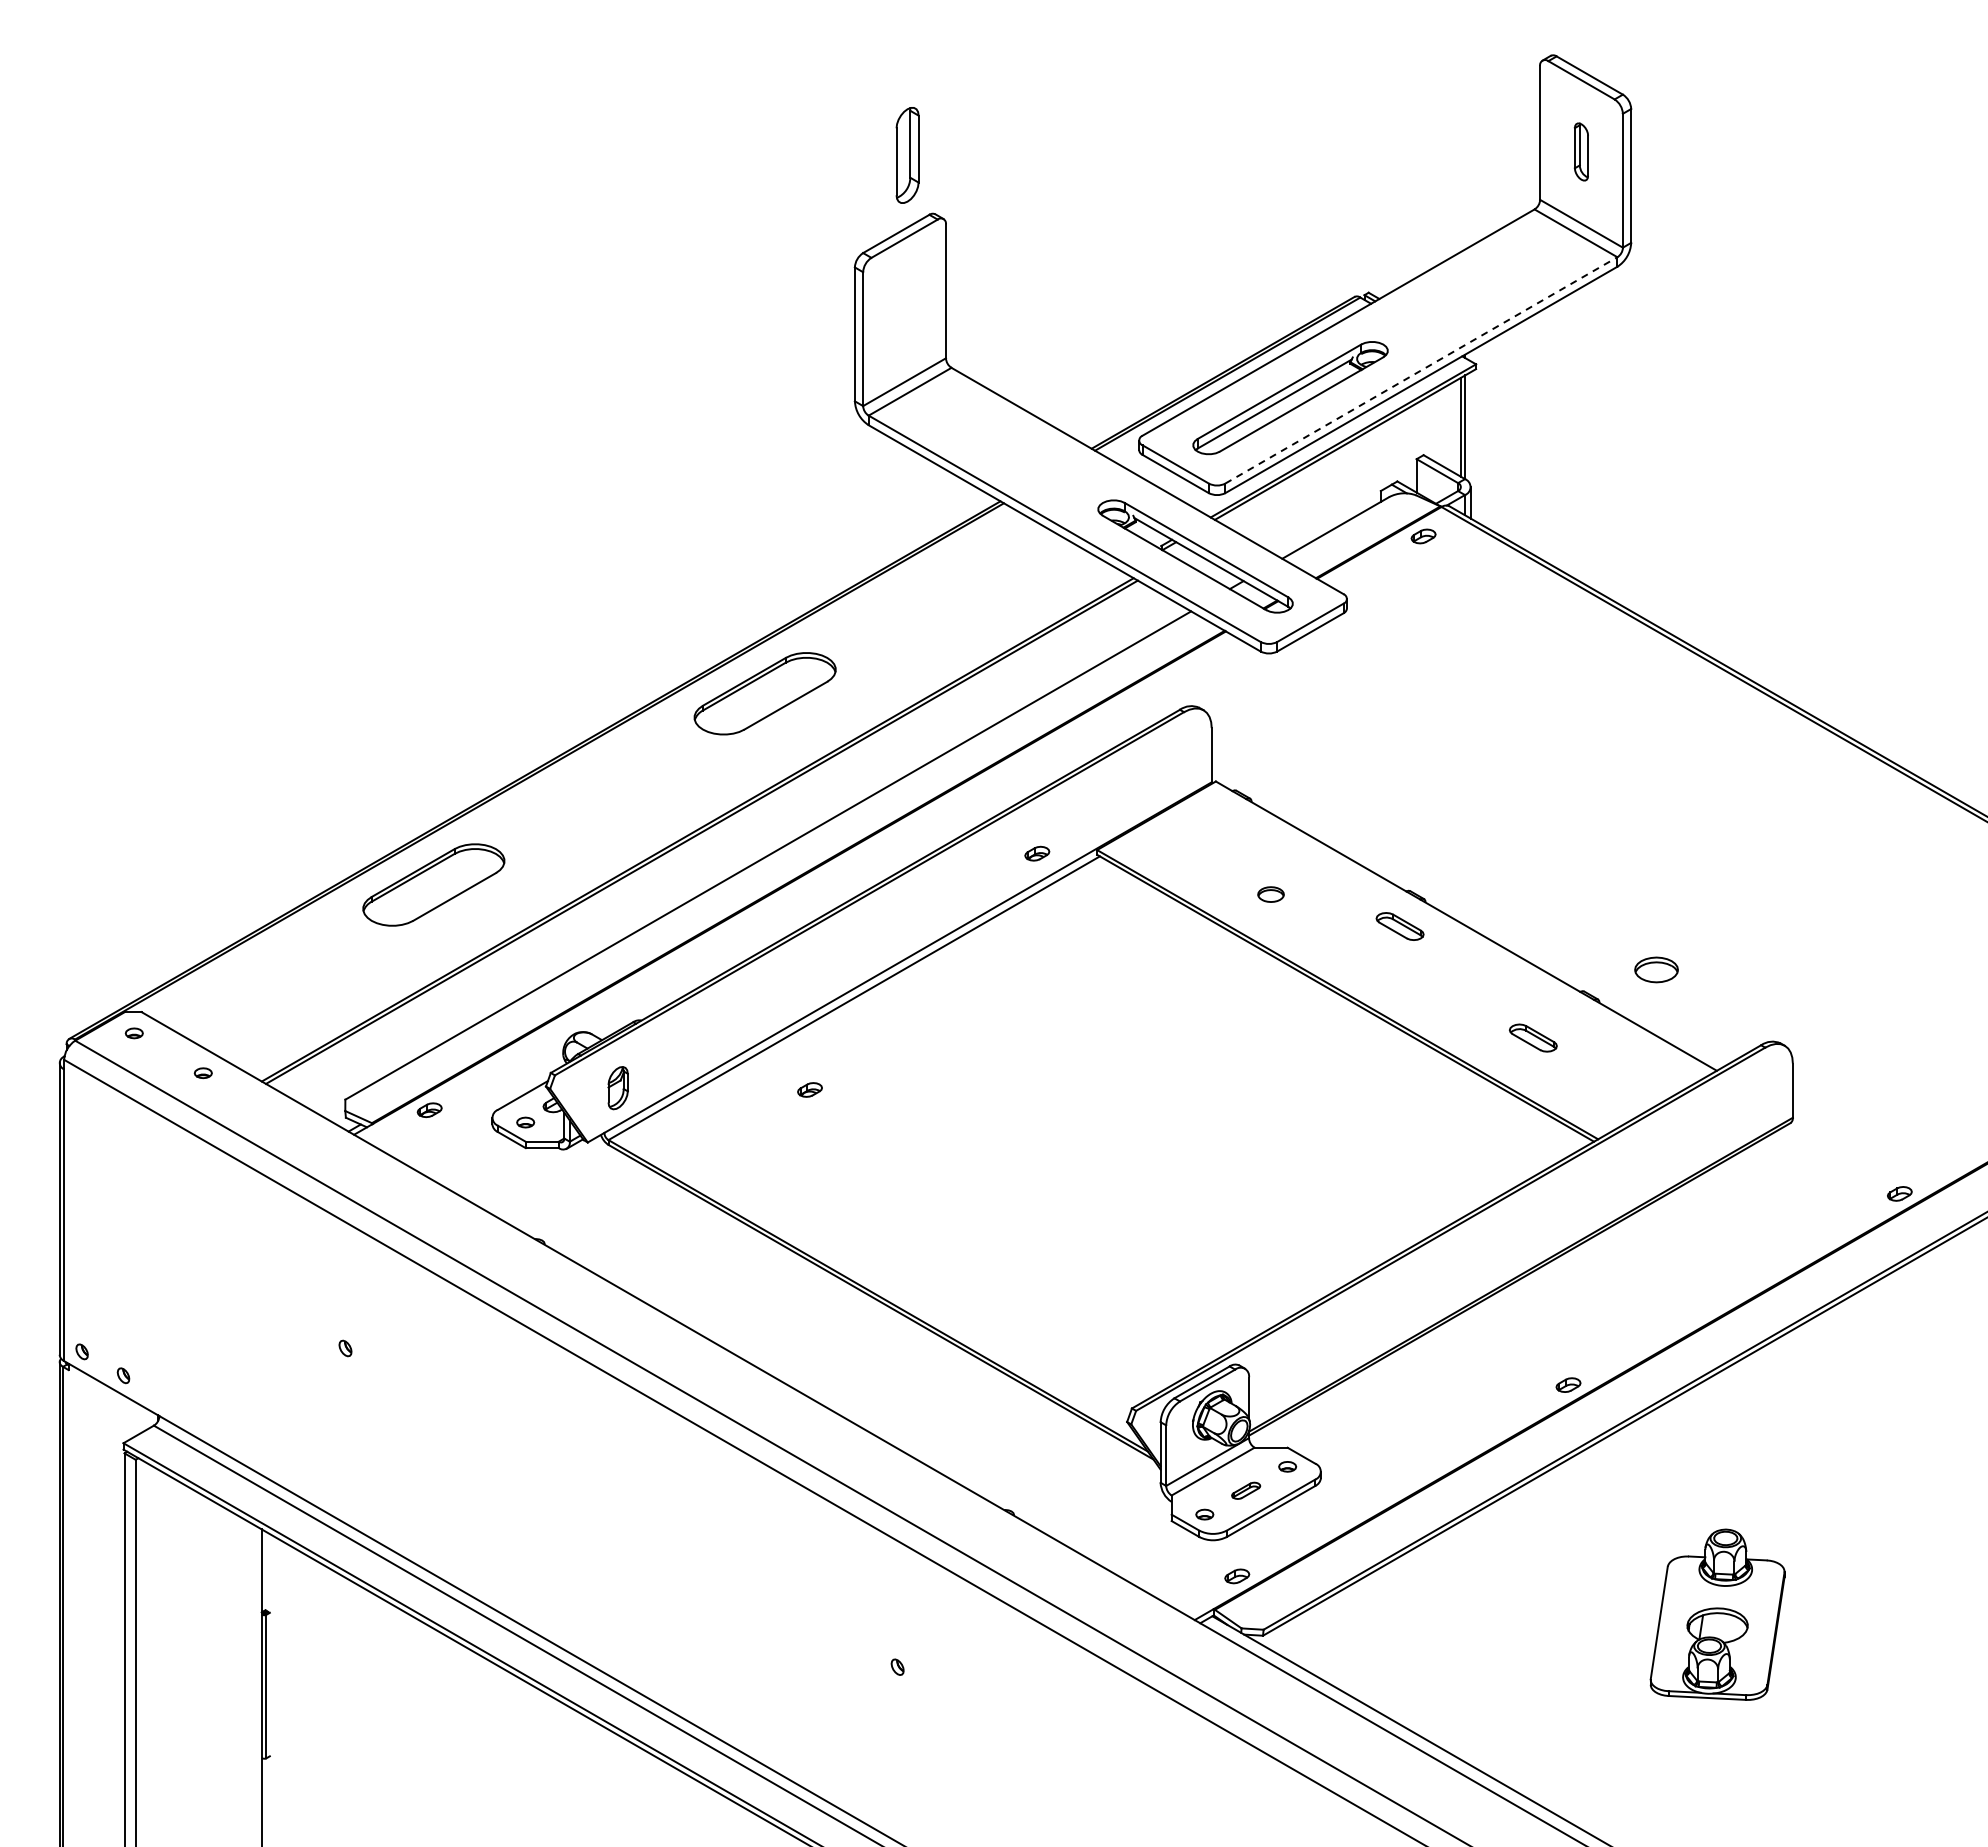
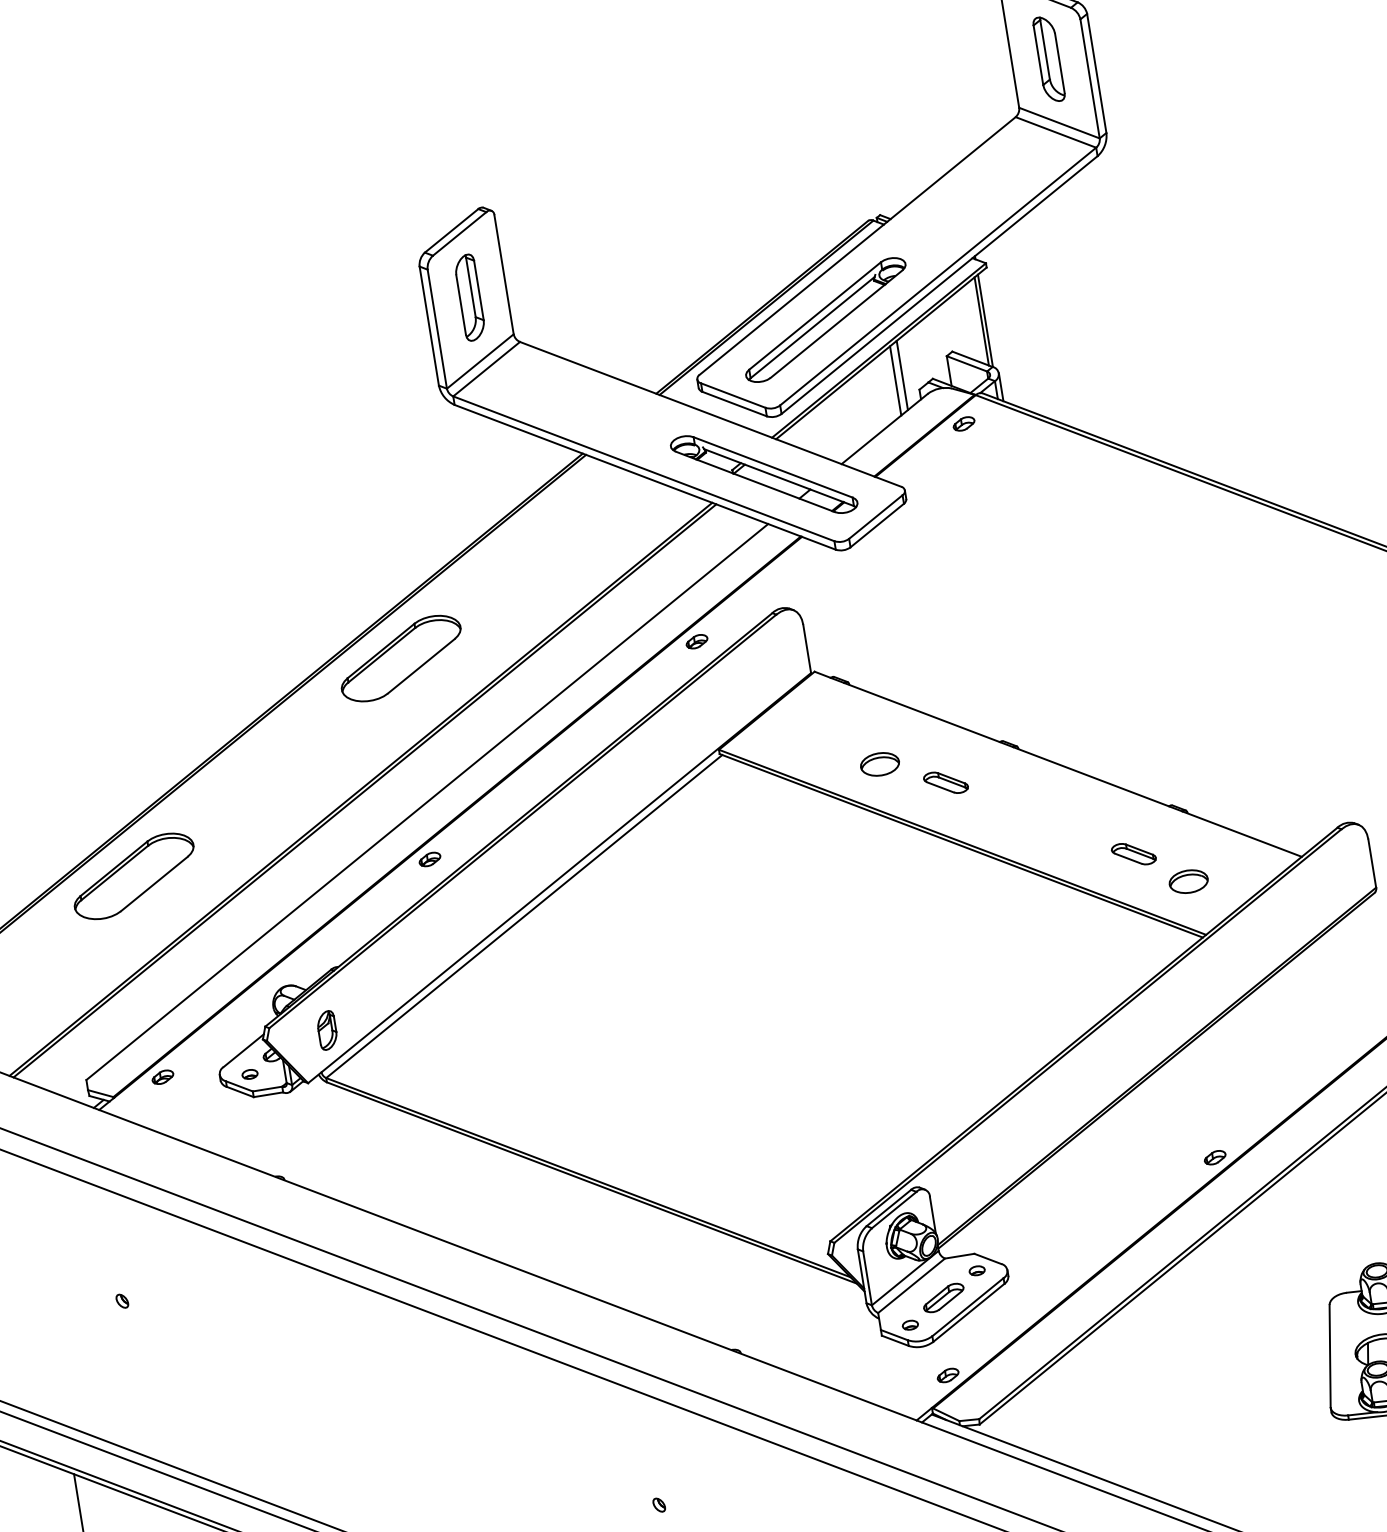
part: (1581, 151) -> (1049, 58), size x1.67
part: (907, 155) -> (469, 297), moved
line: (1421, 370) -> (938, 276), dashed -> solid
line: (1364, 472) -> (902, 375), added
line: (1356, 477) -> (895, 381), added
part: (1037, 853) -> (697, 641), moved
part: (1270, 894) -> (879, 764), size x1.67
part: (1399, 926) -> (945, 782), moved
part: (1656, 969) -> (1188, 881), moved
part: (809, 1089) -> (429, 859), moved
part: (1245, 1490) -> (943, 1297), size x1.67

